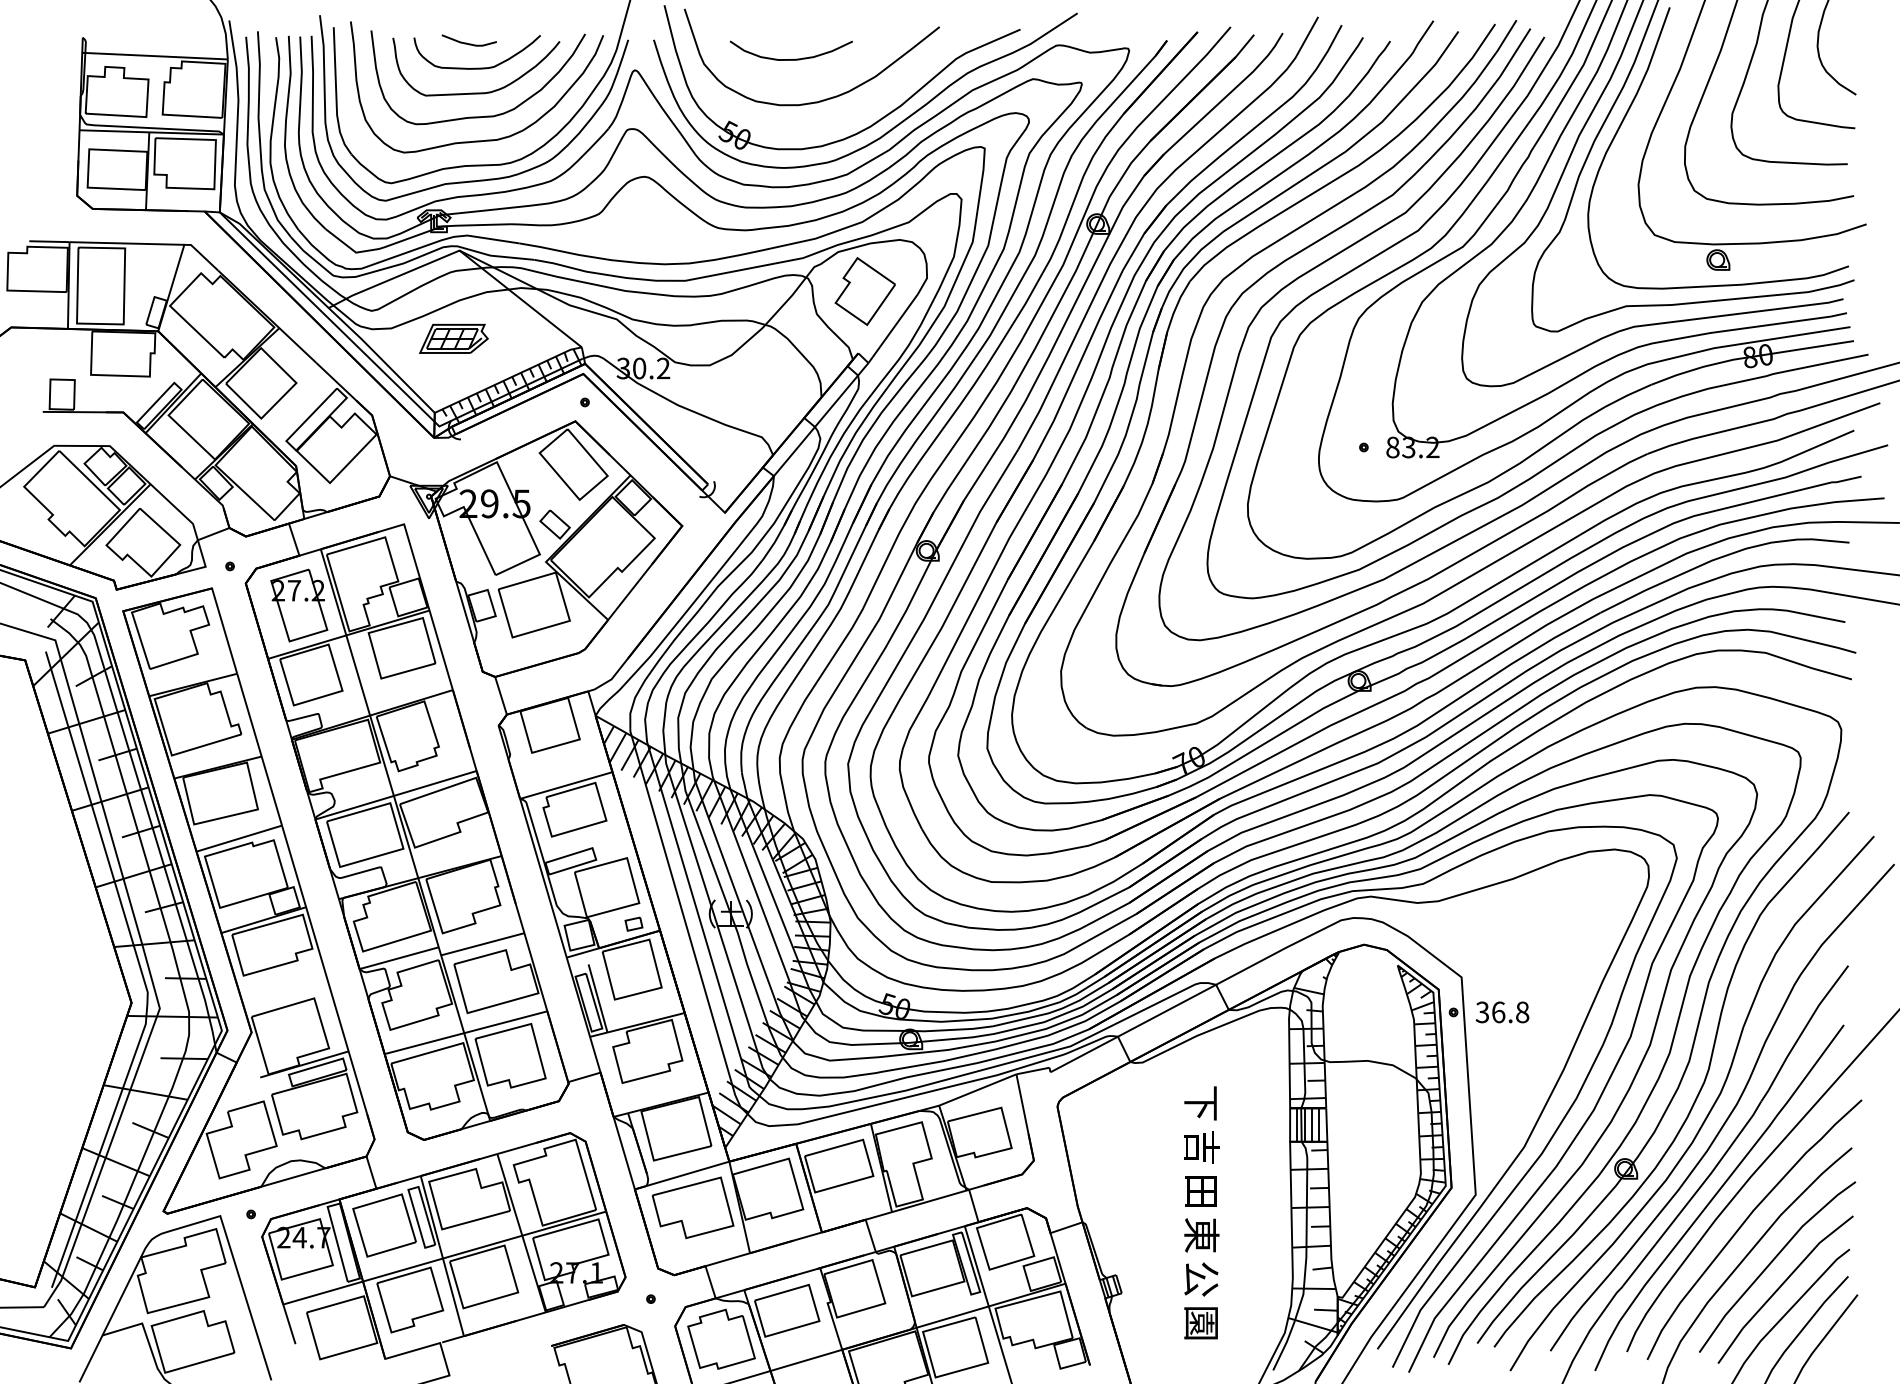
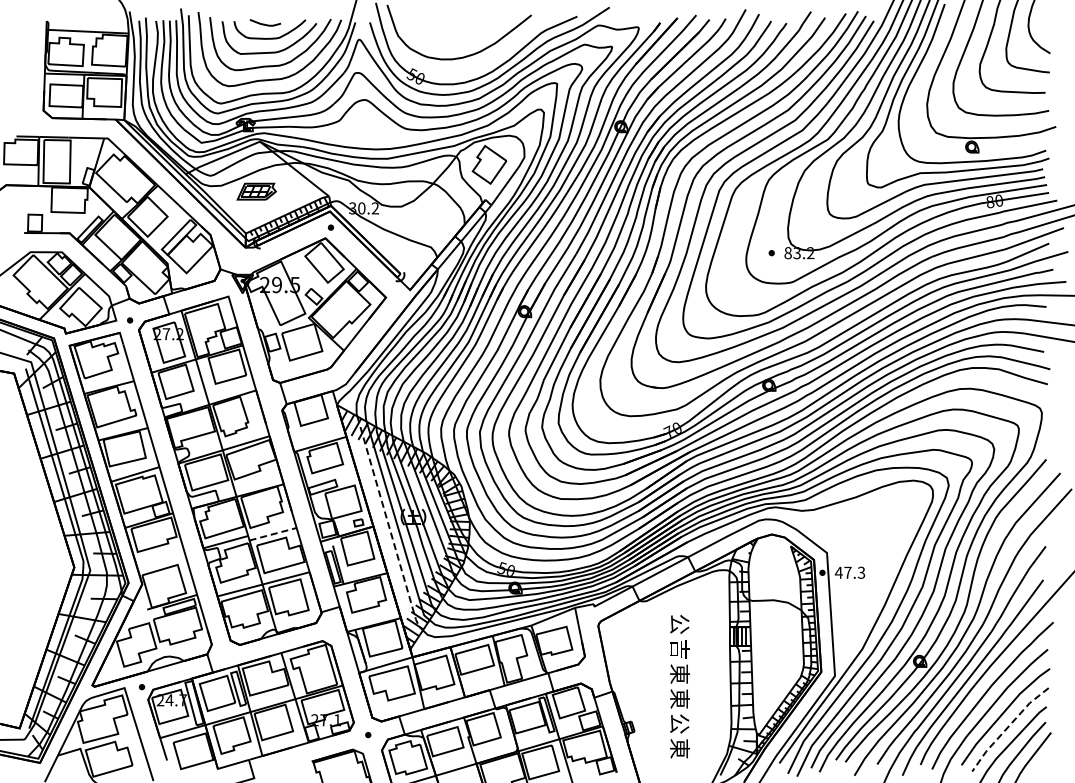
curve: (790, 57) -> (447, 32), removed
line: (686, 928) -> (388, 525), solid -> dashed
line: (483, 944) -> (273, 534), solid -> dashed
text: (1501, 1011) -> (849, 572), 36.8 -> 47.3
text: (1200, 1101) -> (679, 623), 下 -> 公
text: (1200, 1190) -> (679, 673), 田 -> 東
line: (1780, 1285) -> (1007, 727), solid -> dashed
text: (1200, 1322) -> (679, 748), 園 -> 東

